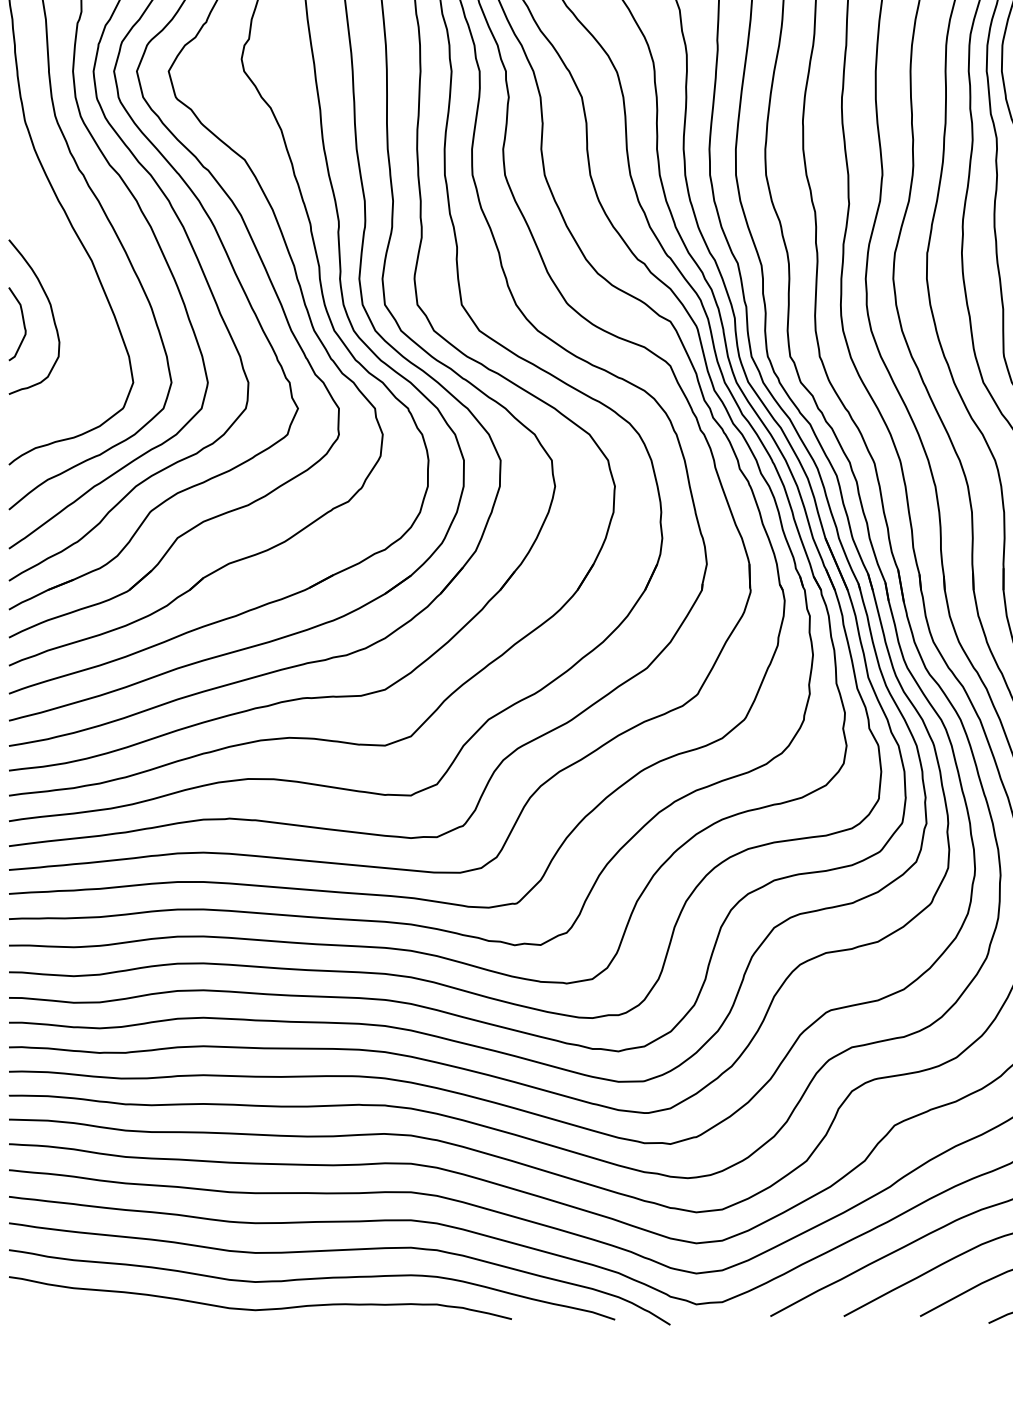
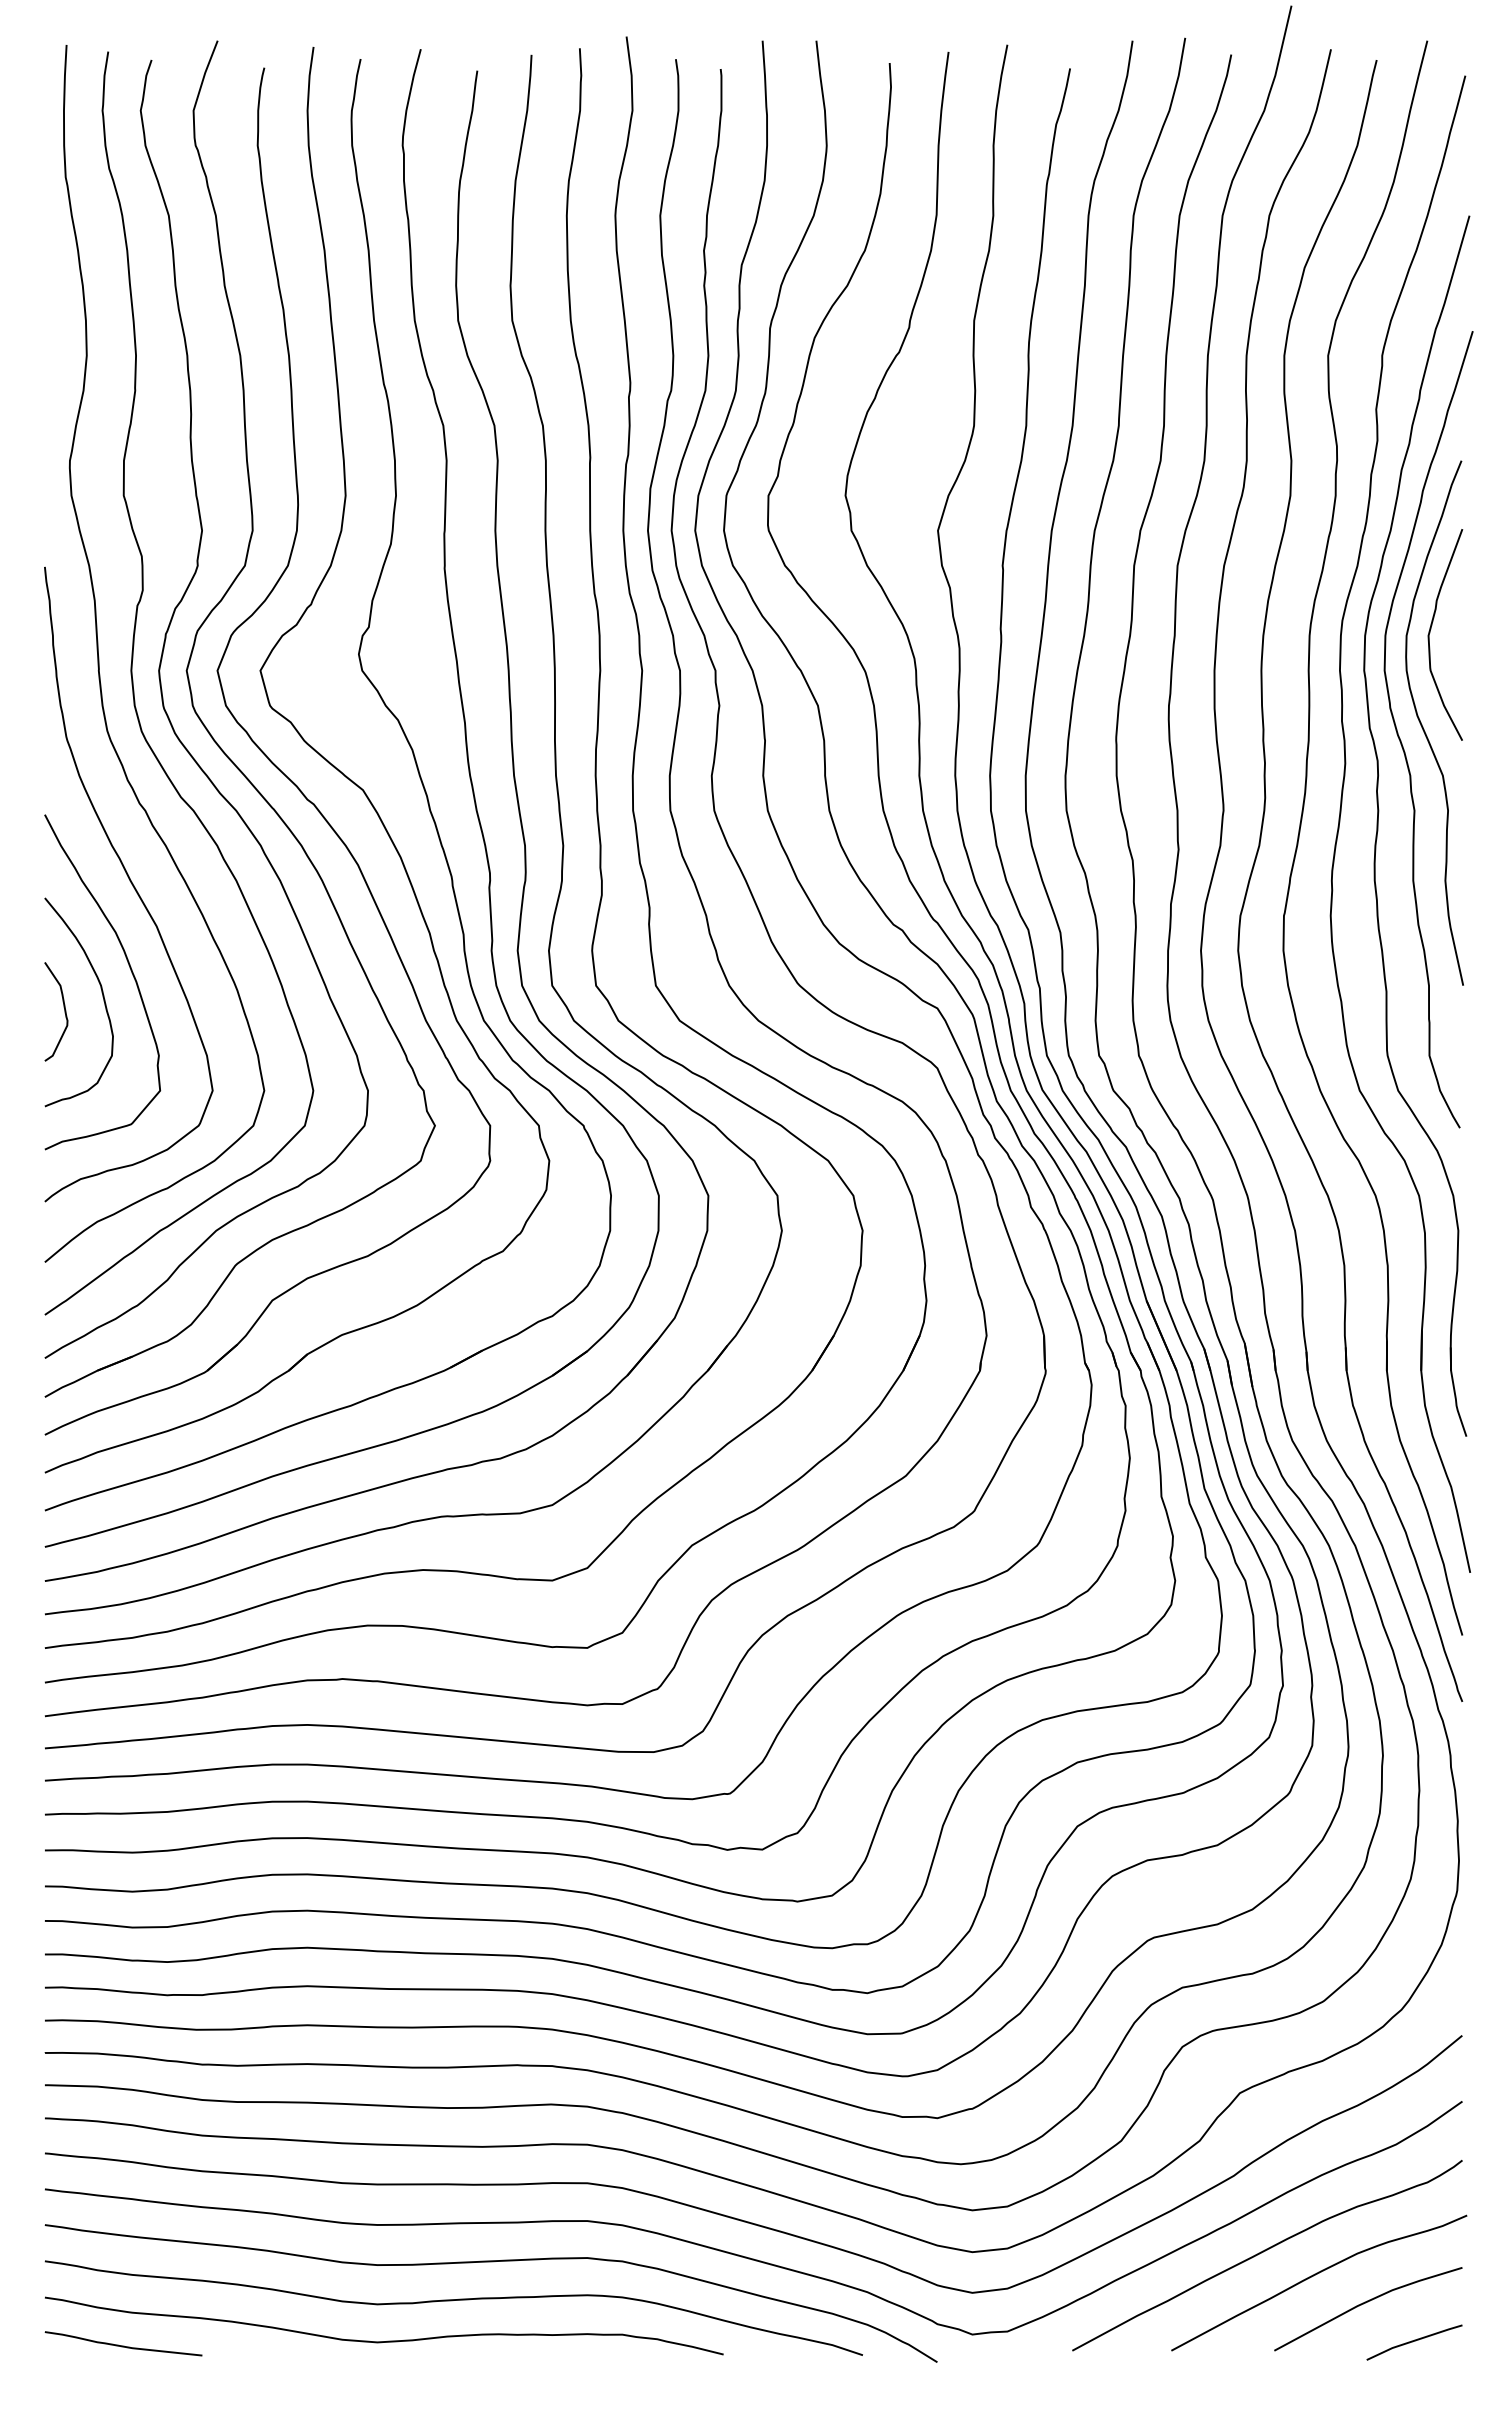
curve: (73, 295) -> (131, 973), added
curve: (67, 1312) -> (123, 2345), added

